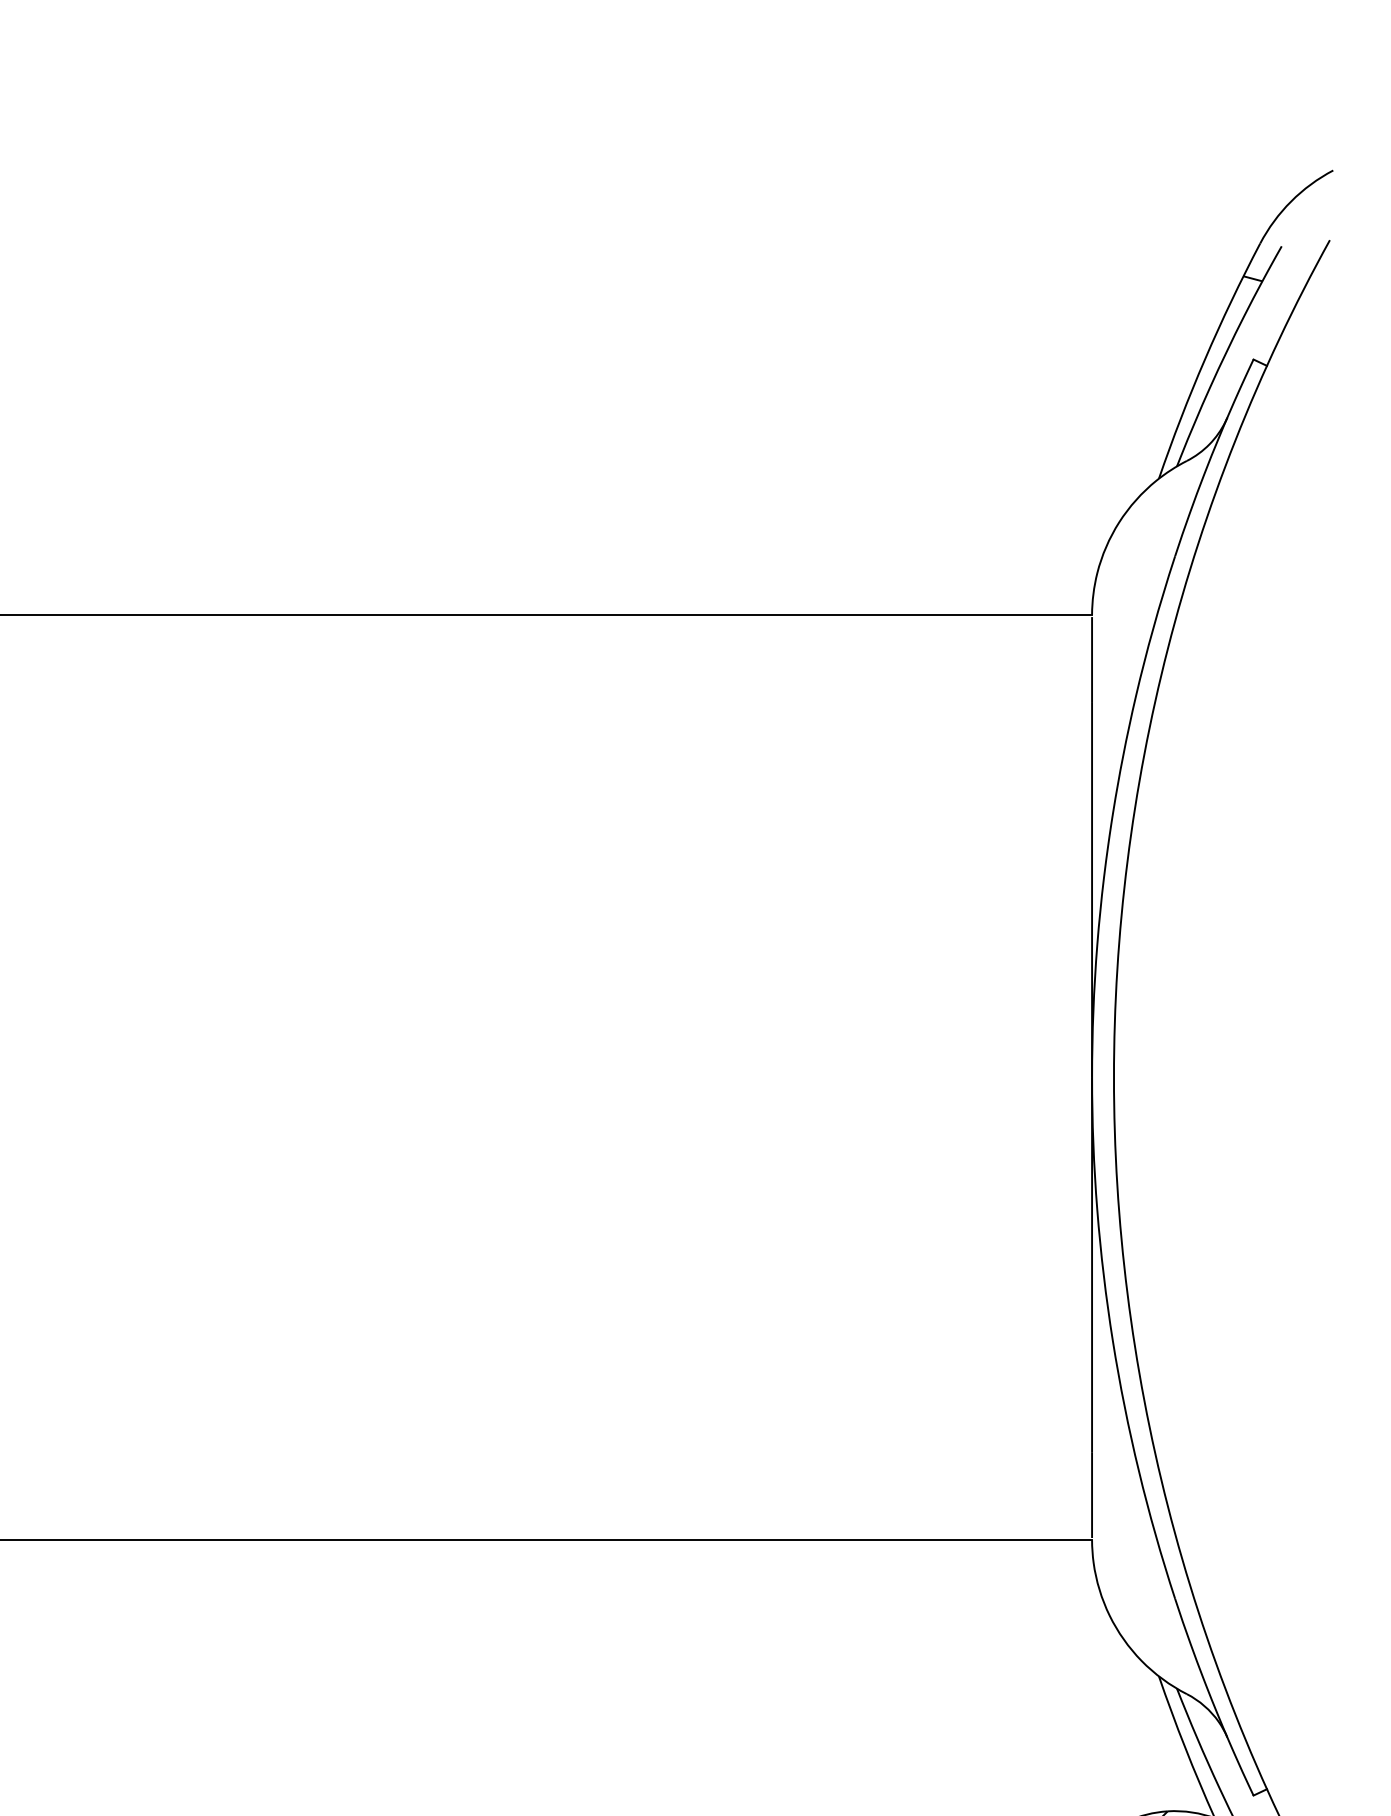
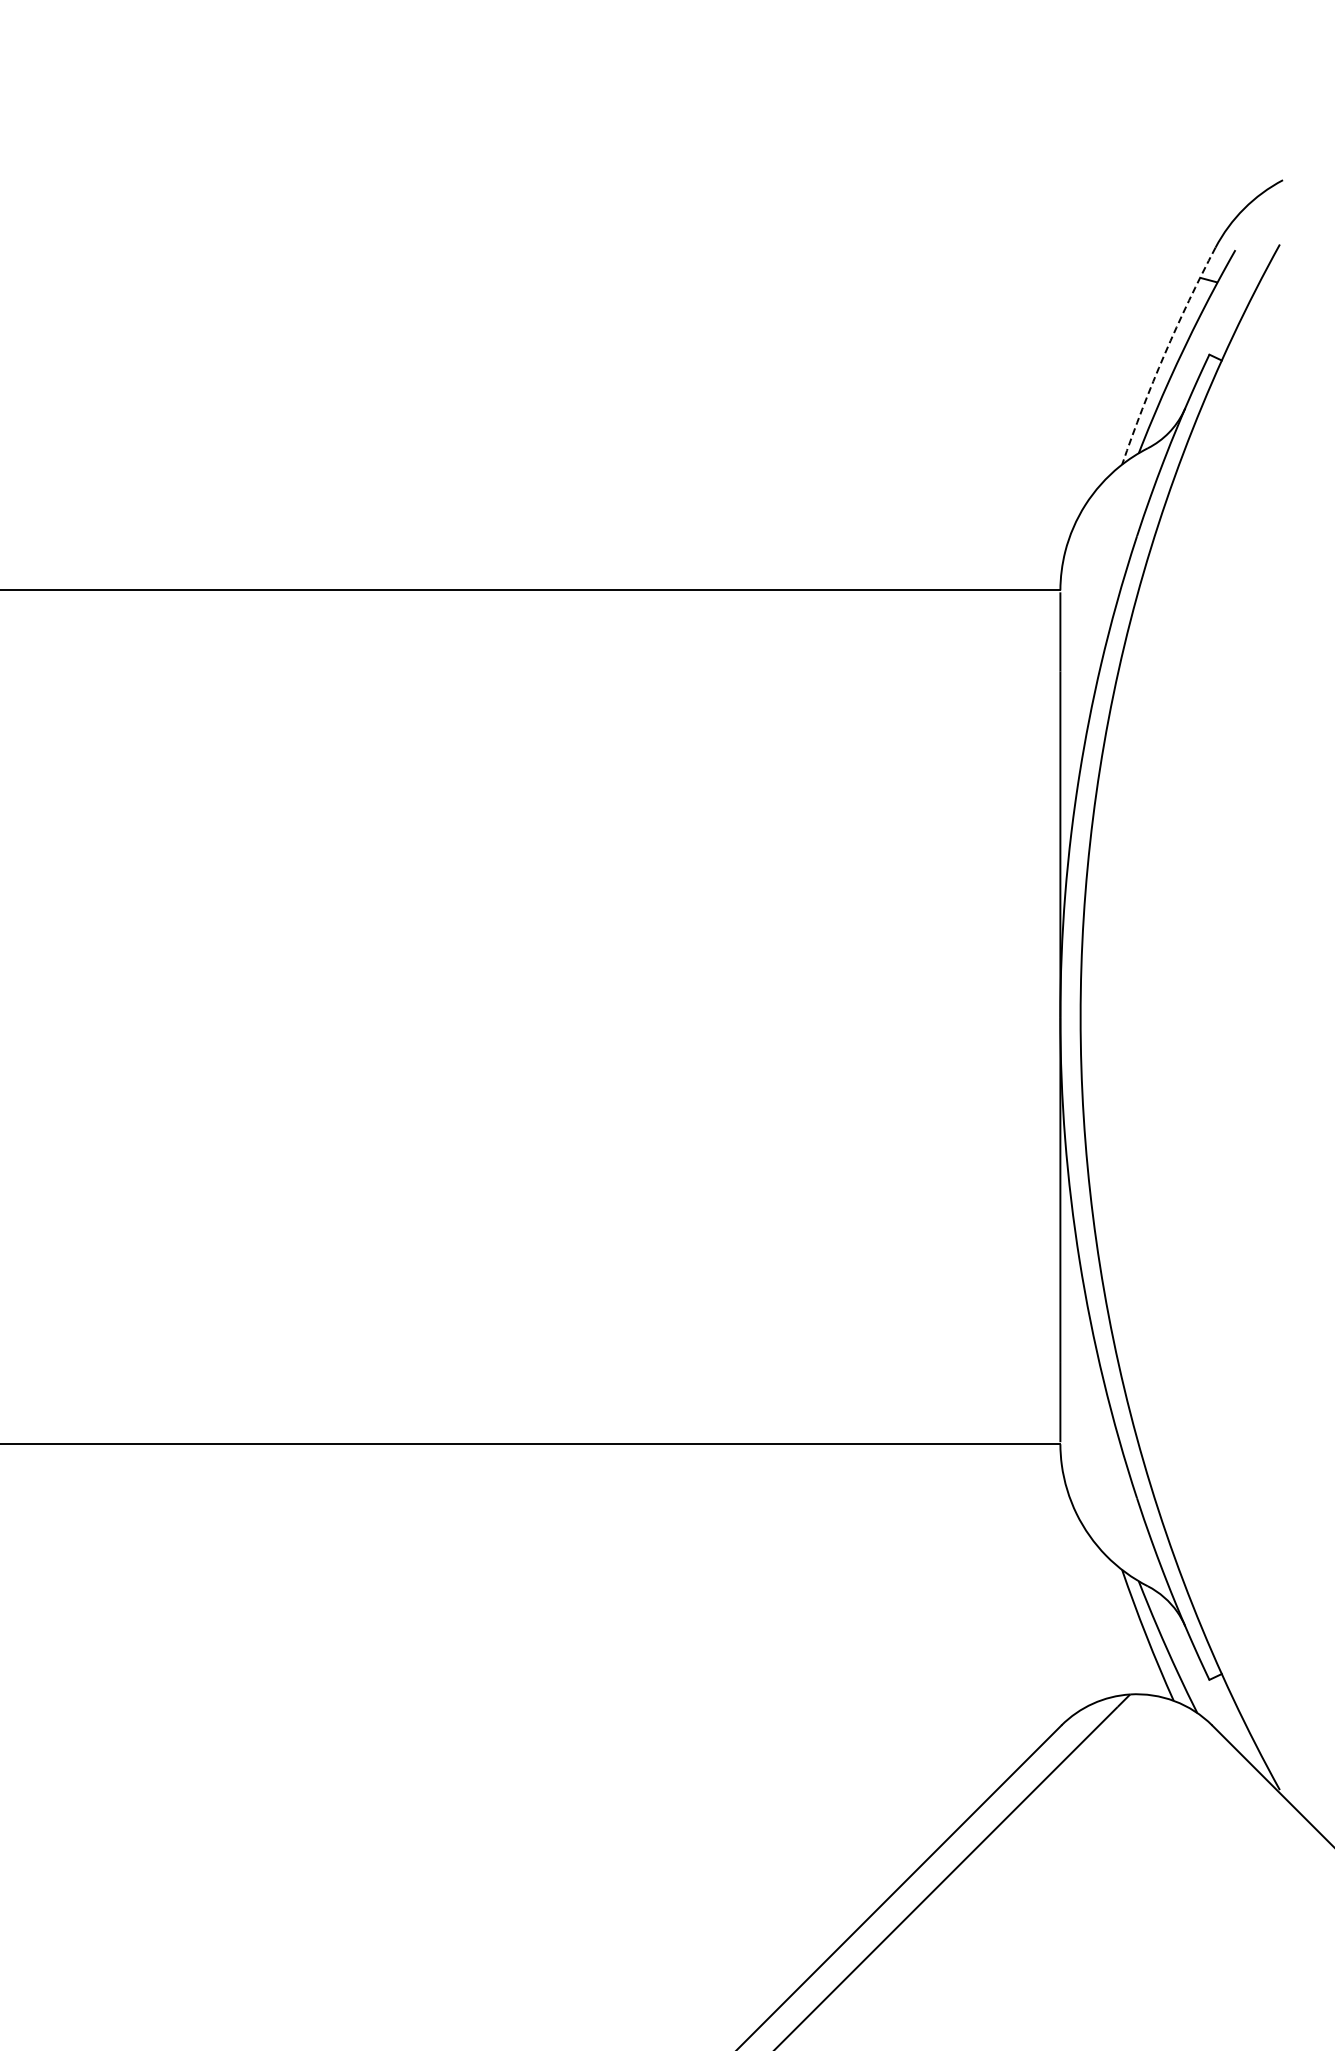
arc: (1204, 359) -> (1164, 354), solid -> dashed

